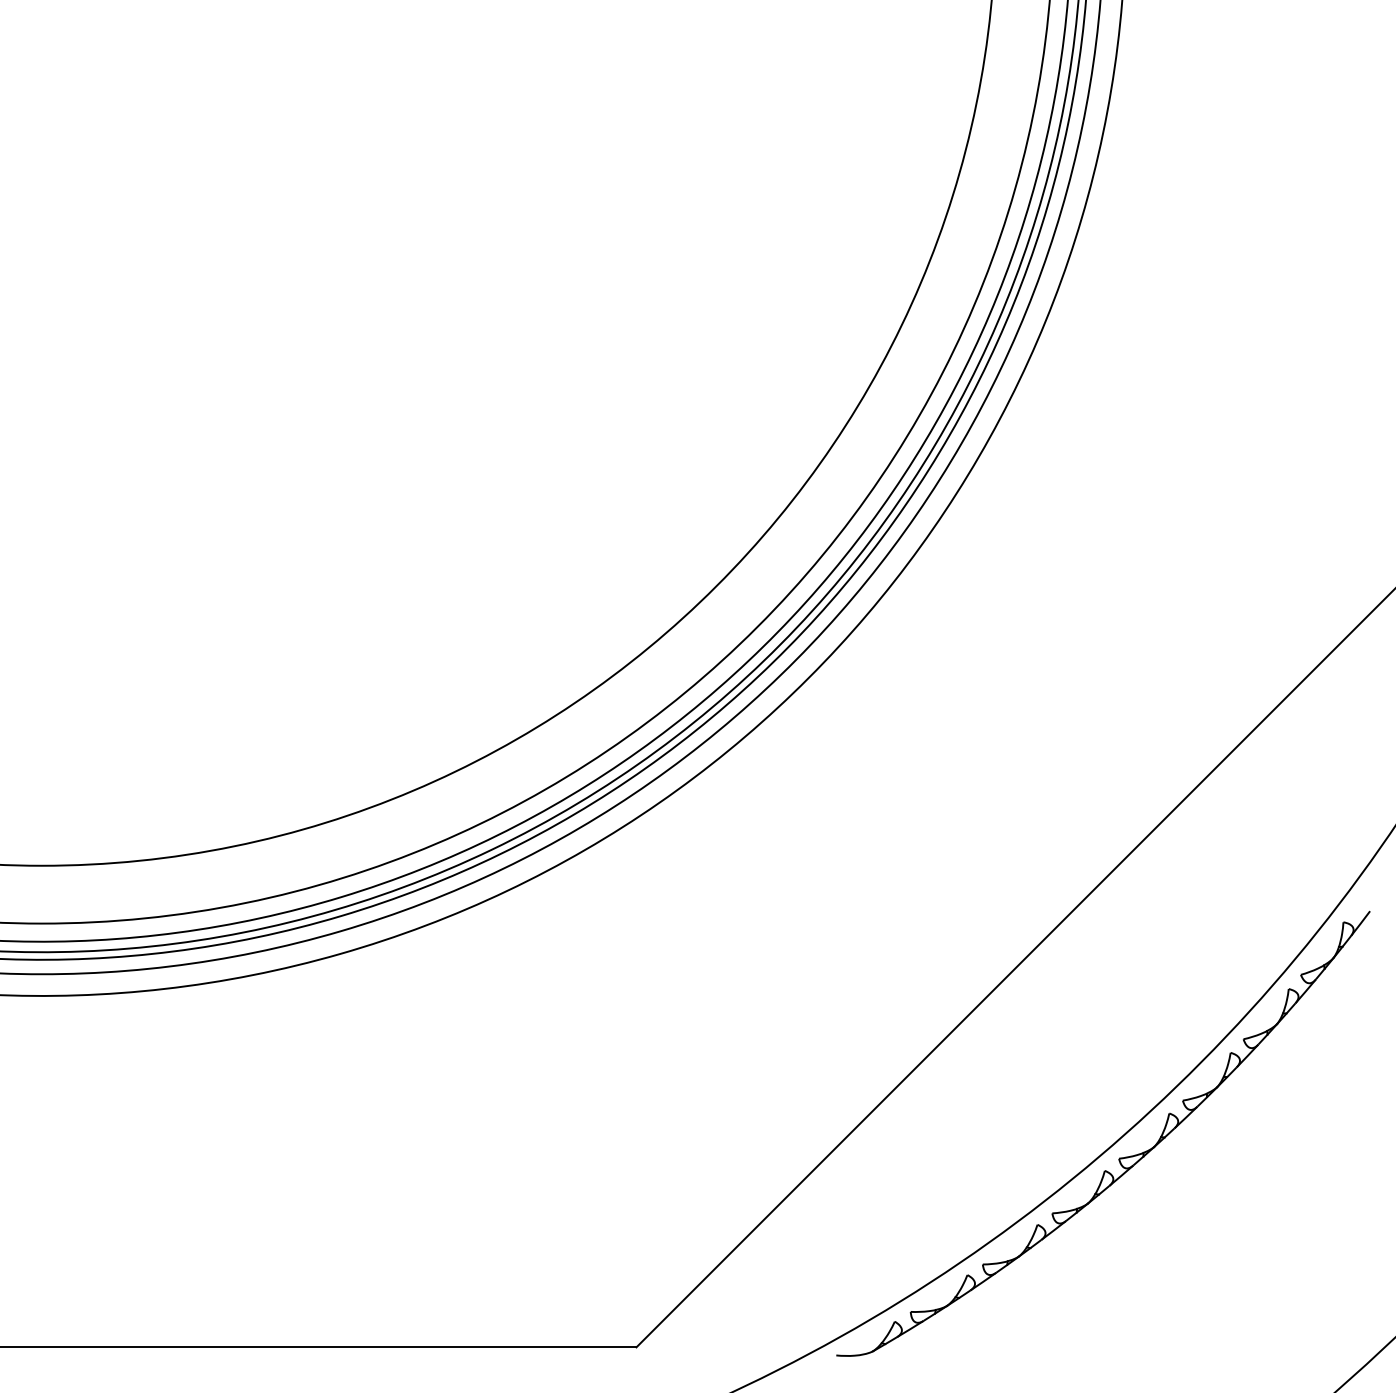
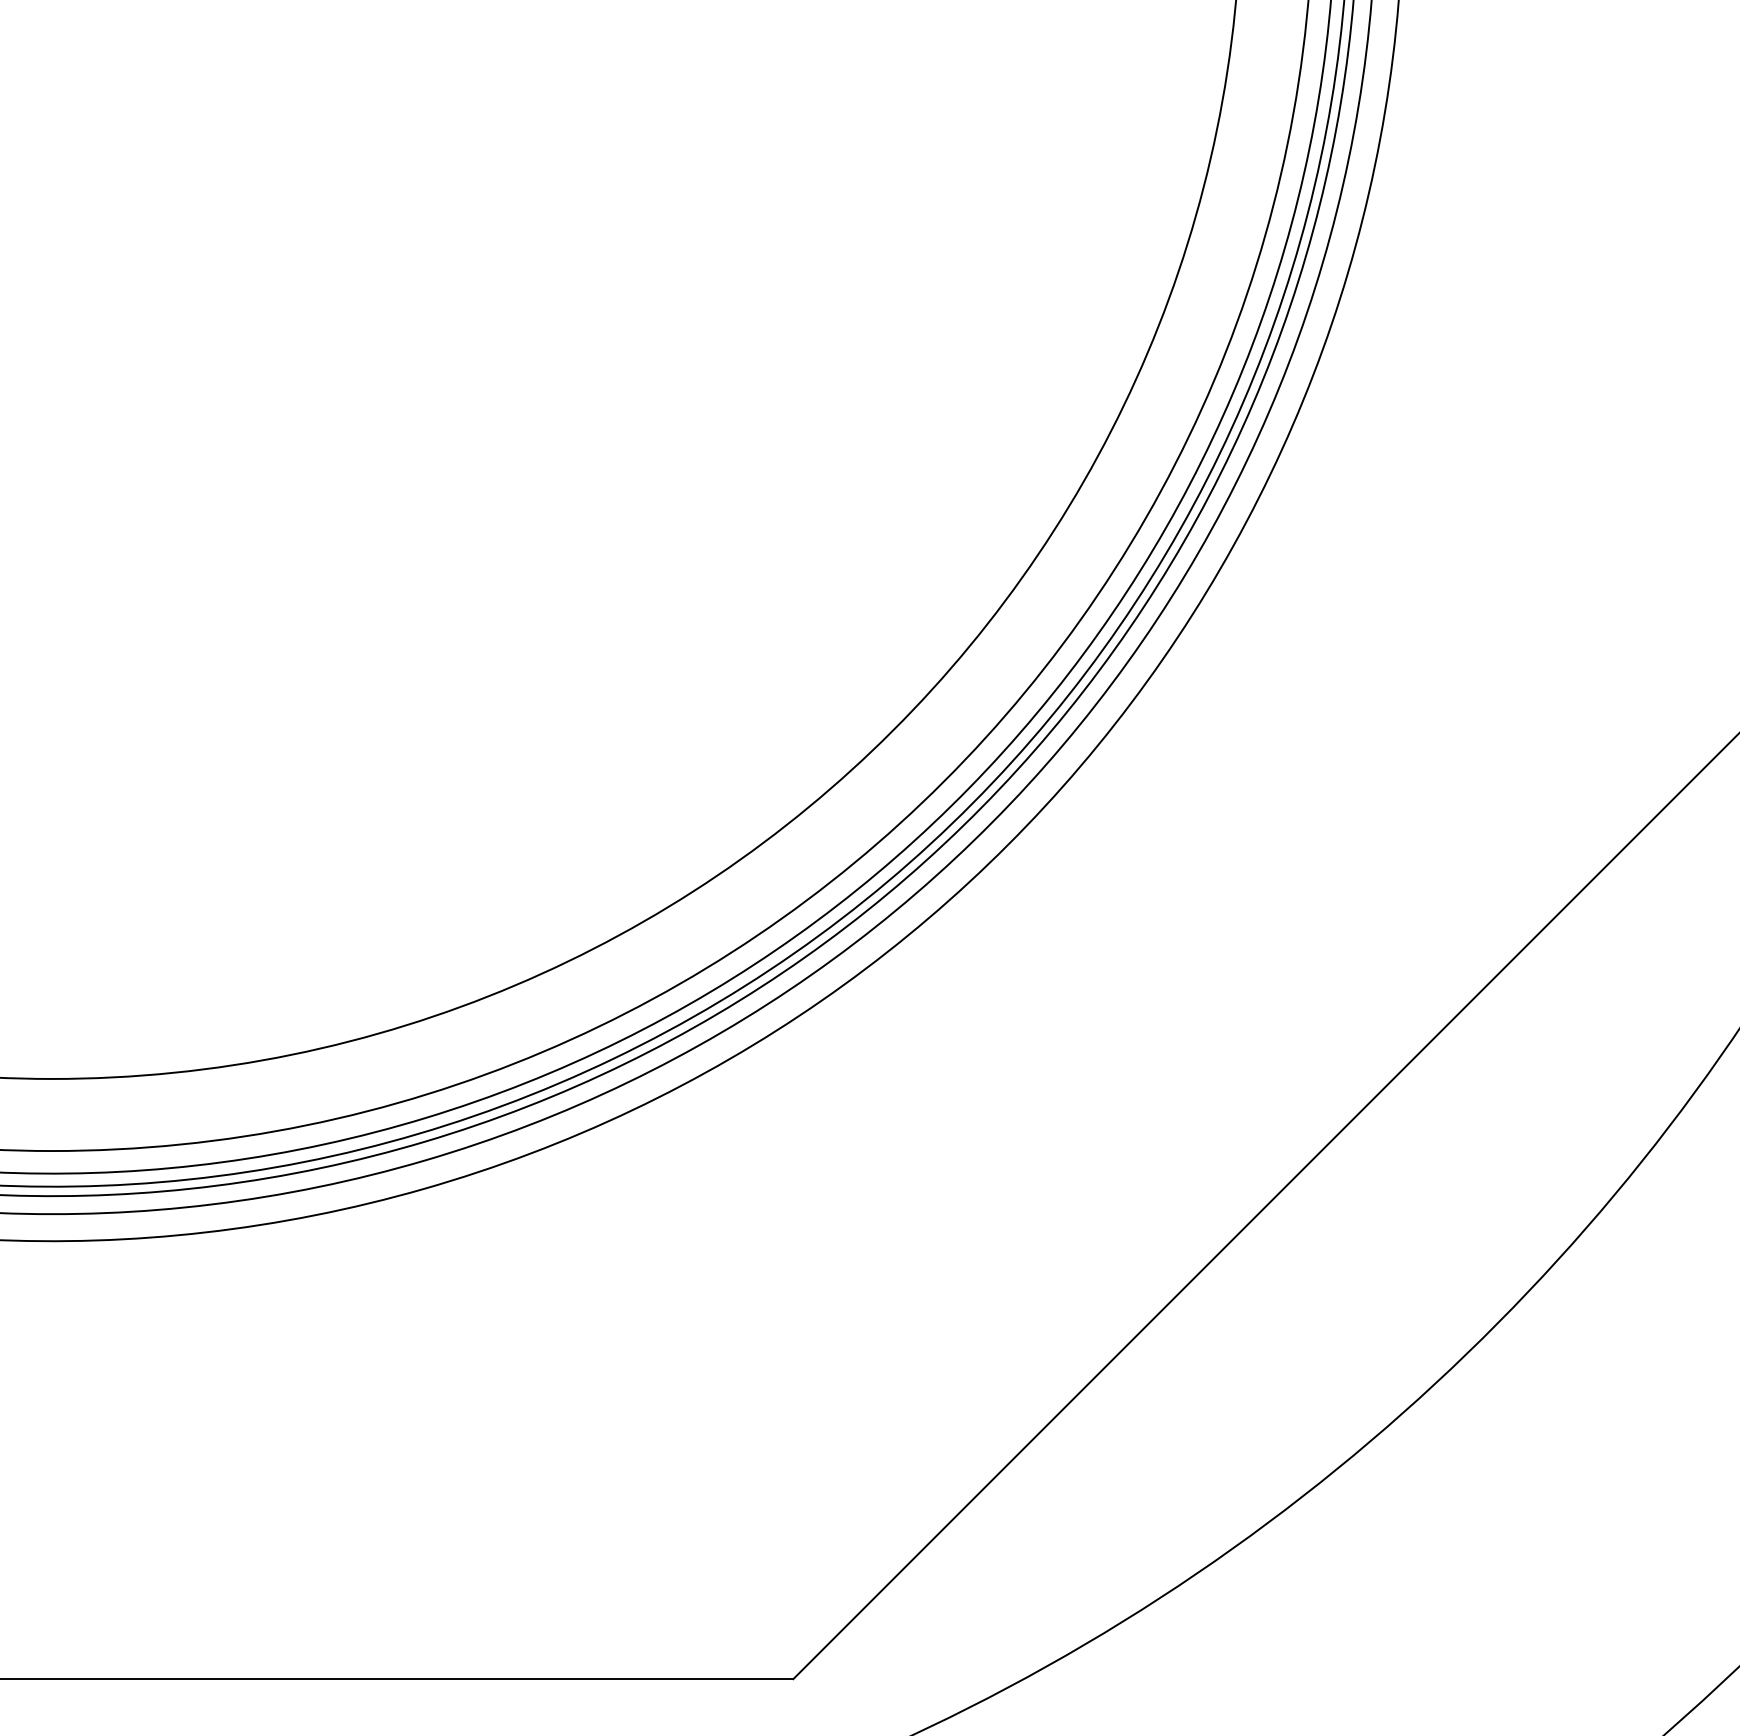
part: (1118, 1158) -> (1394, 1443), removed

